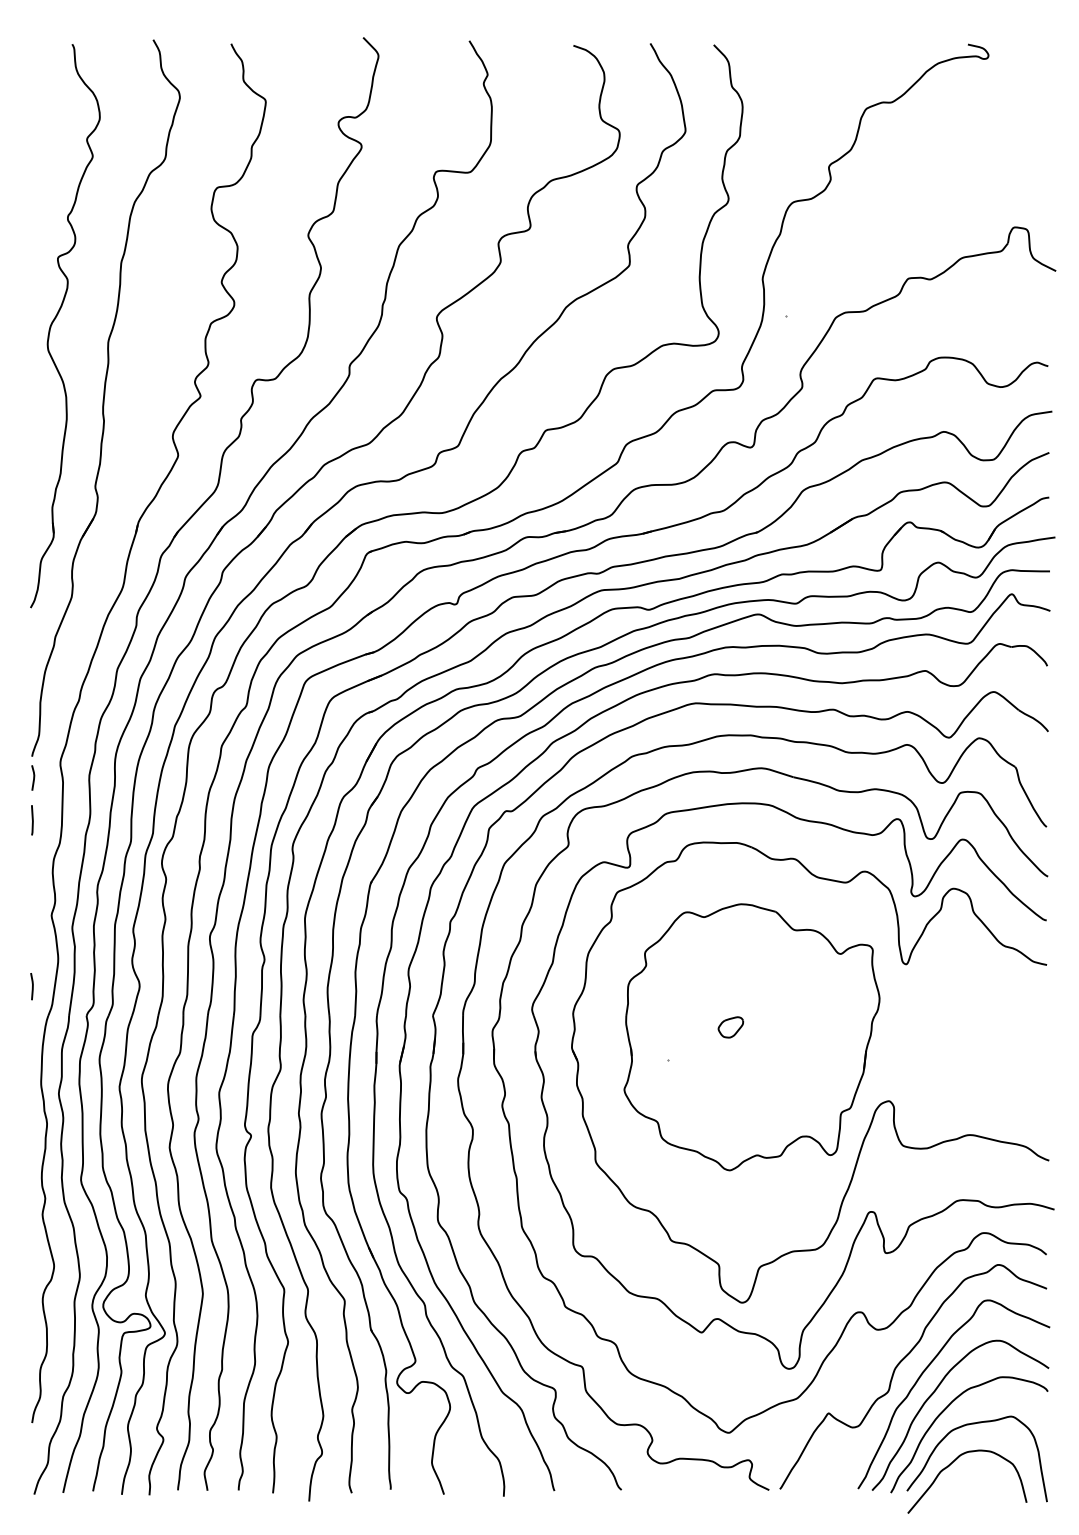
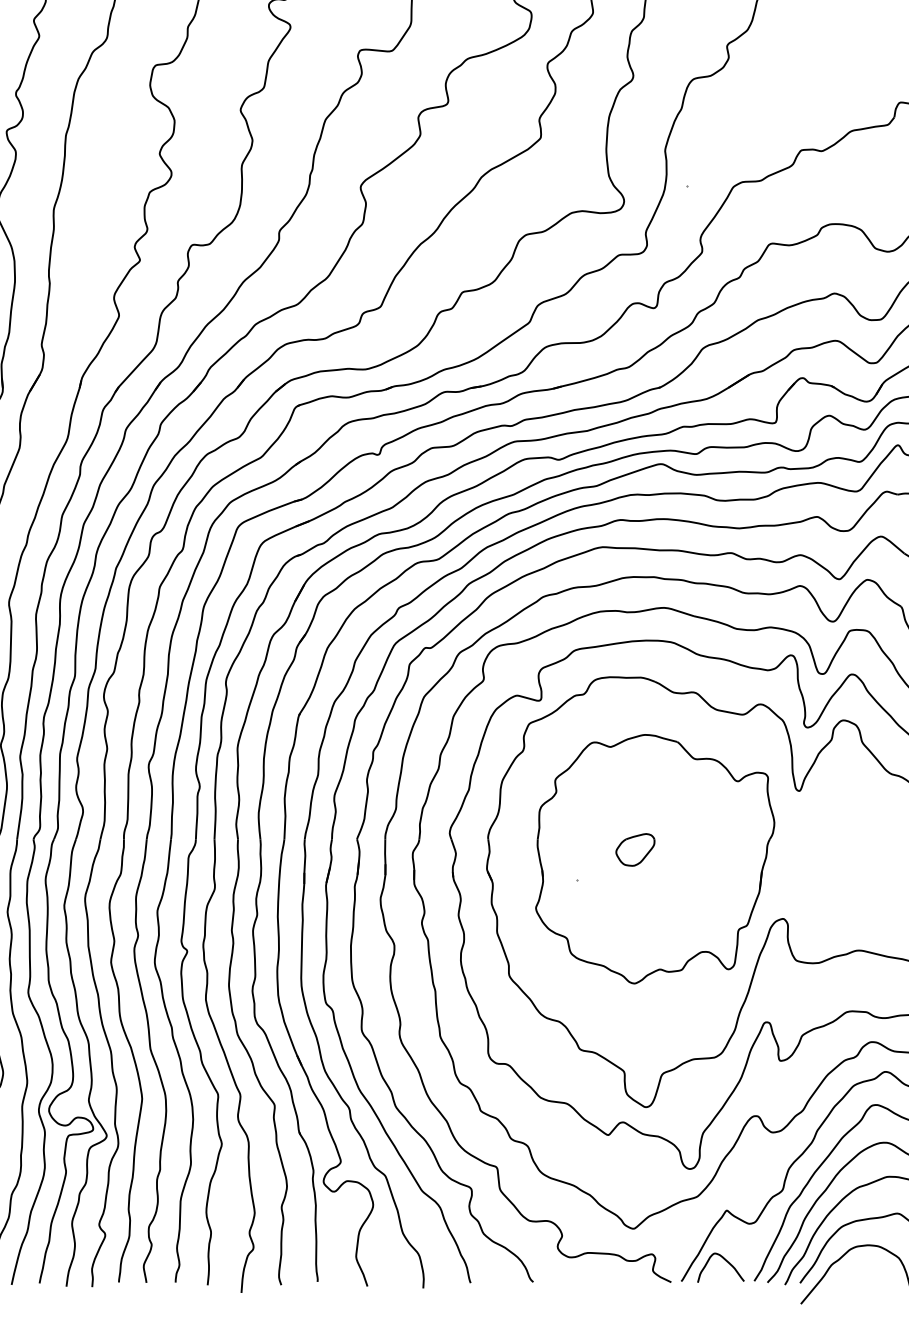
part: (730, 1027) -> (635, 850), size x1.67
curve: (828, 1468) -> (726, 1262), added

